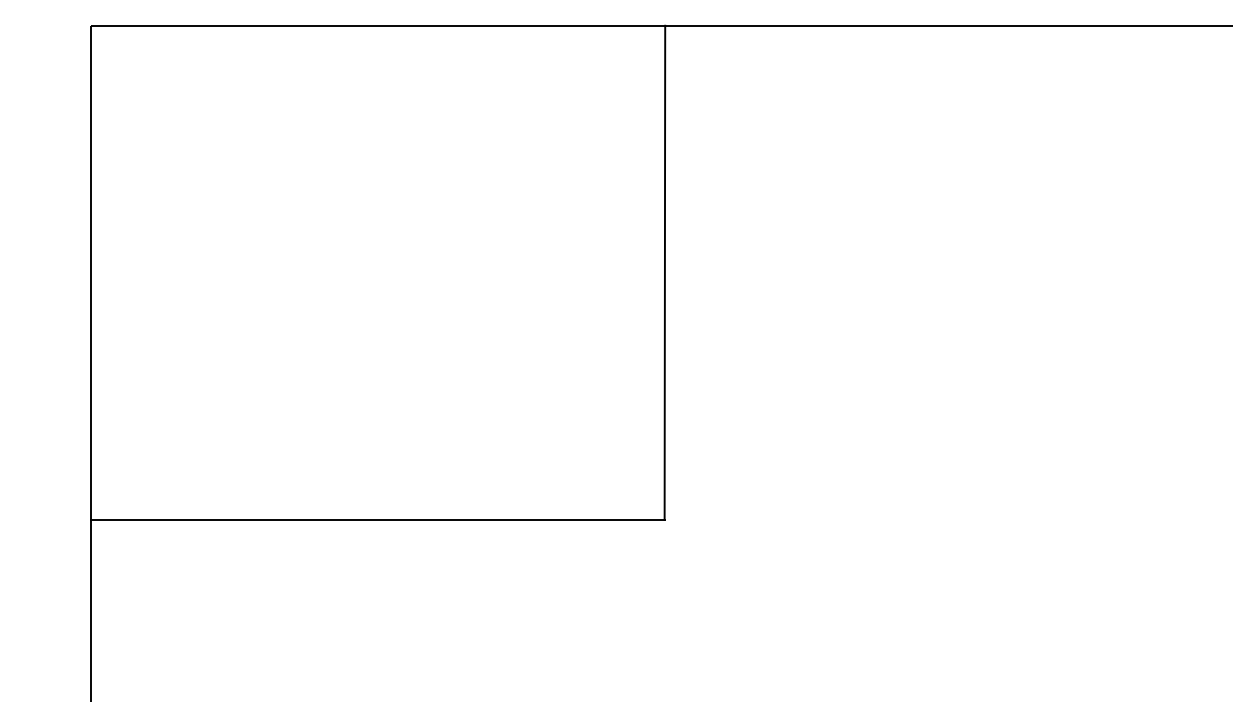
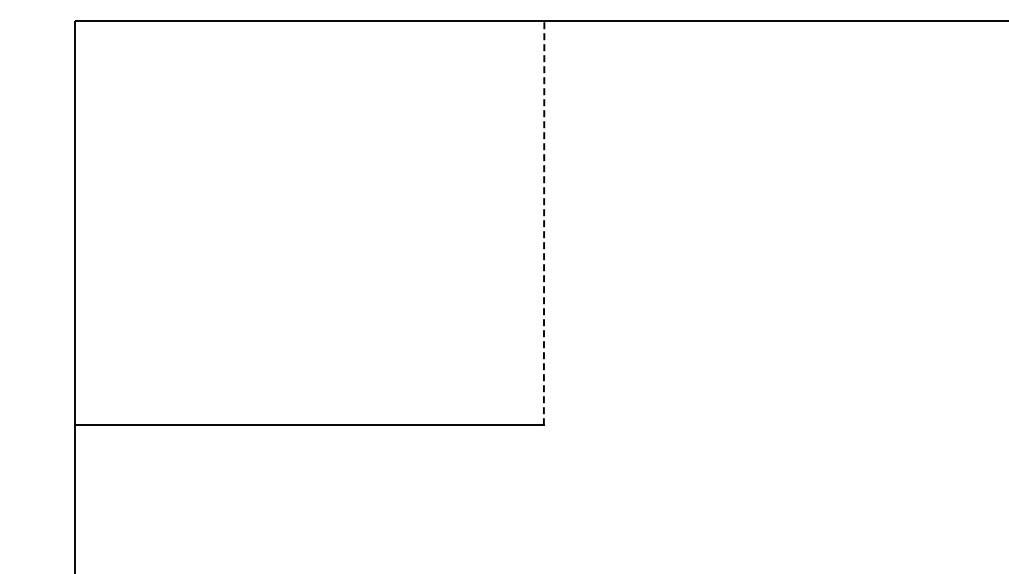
line: (665, 272) -> (544, 222), solid -> dashed

